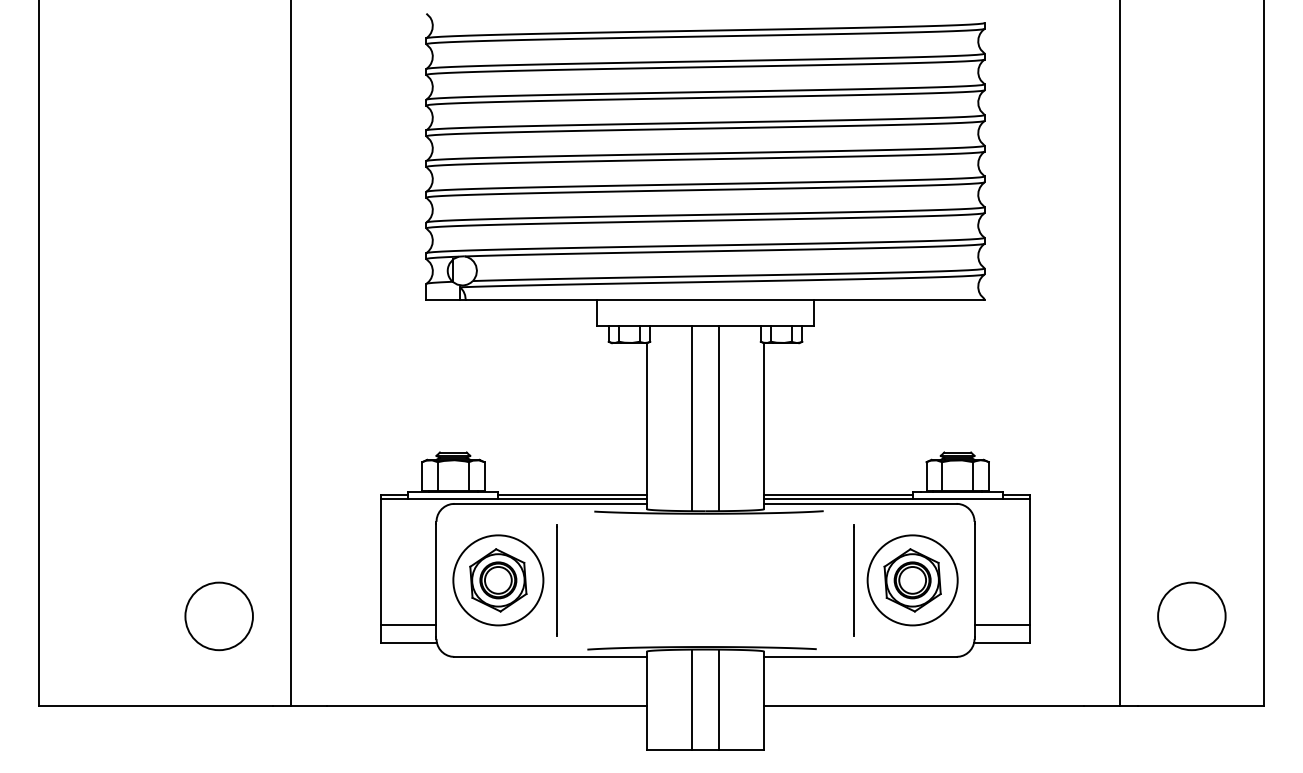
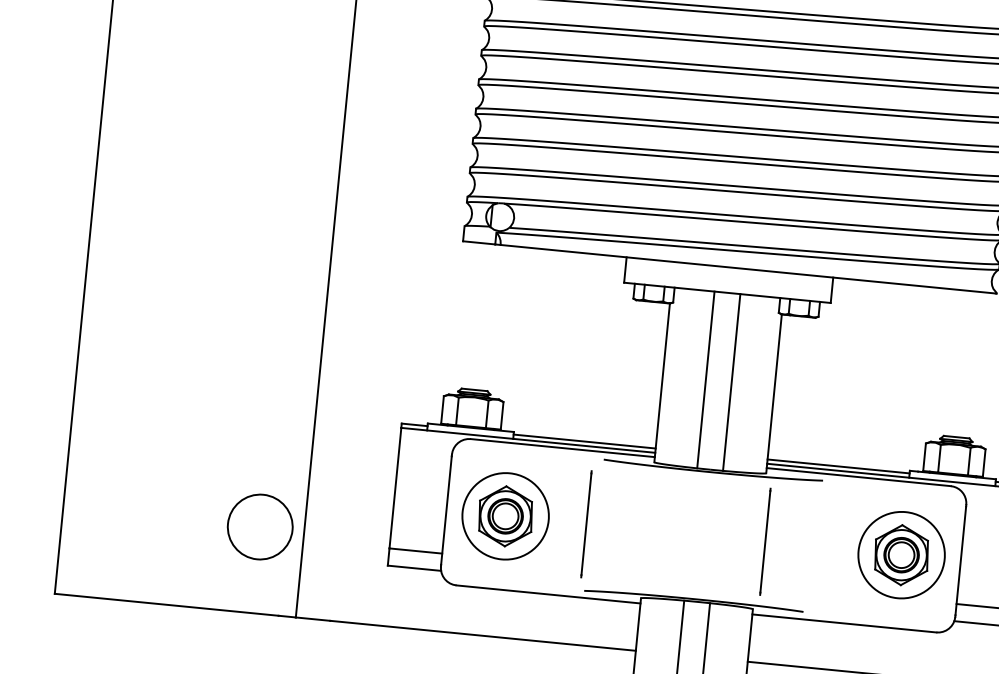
line: (556, 580) -> (586, 524), moved
line: (853, 580) -> (764, 541), moved
circle: (218, 616) -> (259, 527), moved

